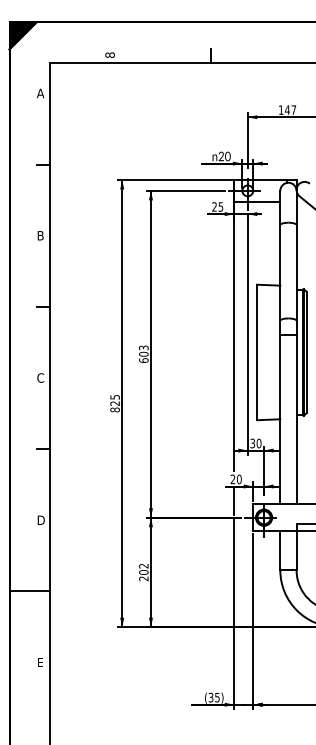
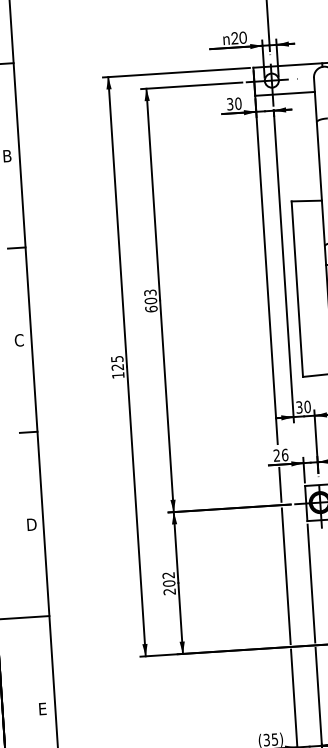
text: (217, 206) -> (233, 103), 25 -> 30
text: (114, 409) -> (117, 374), 825 -> 125
text: (239, 478) -> (285, 453), 20 -> 26

